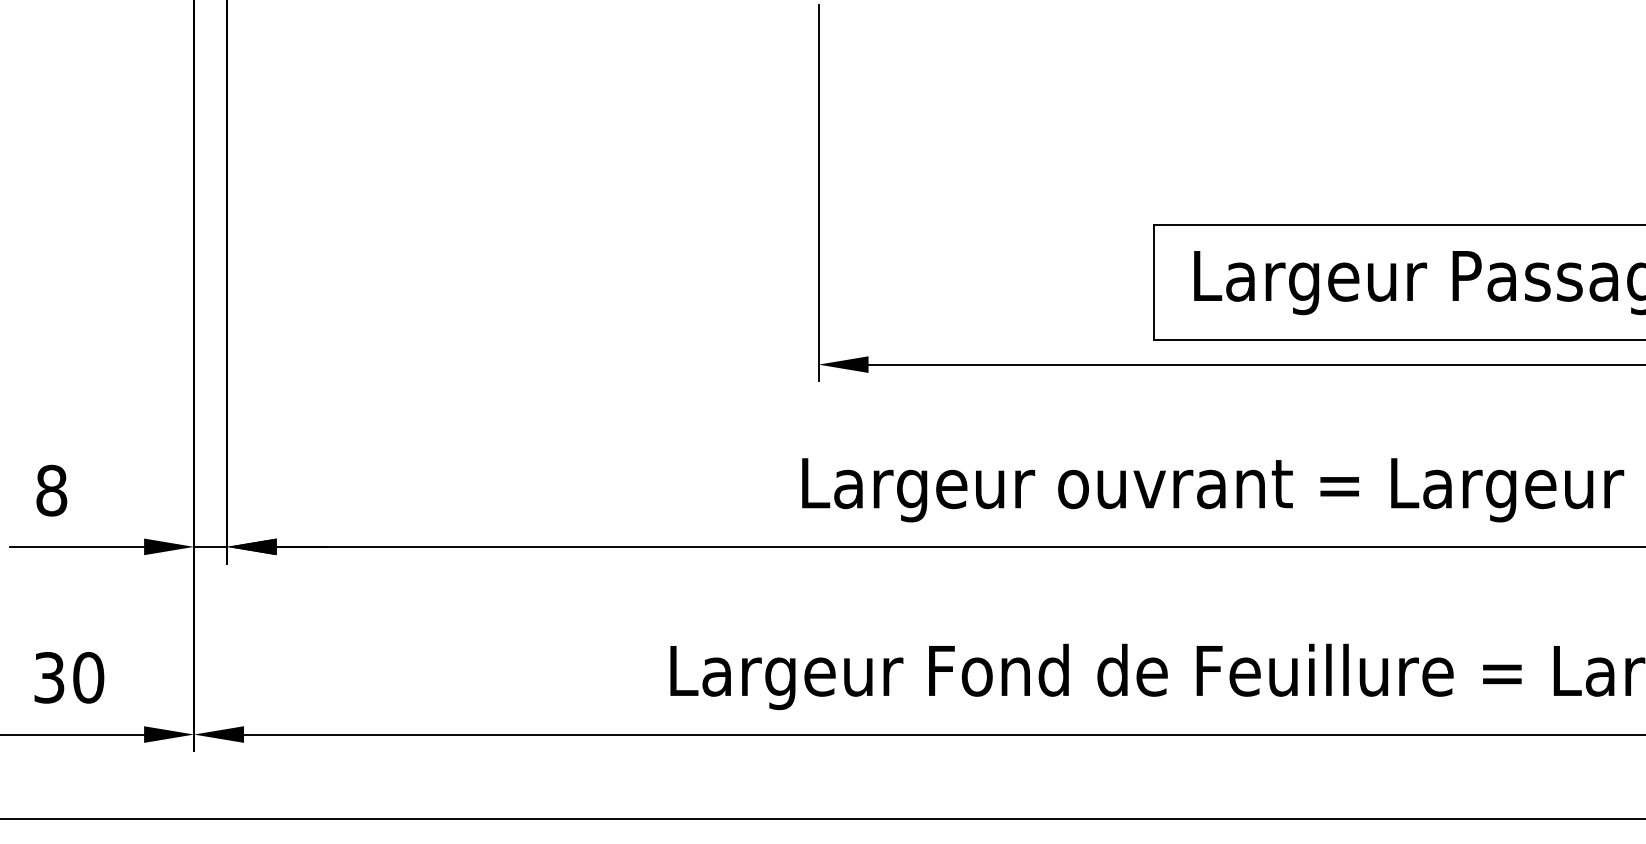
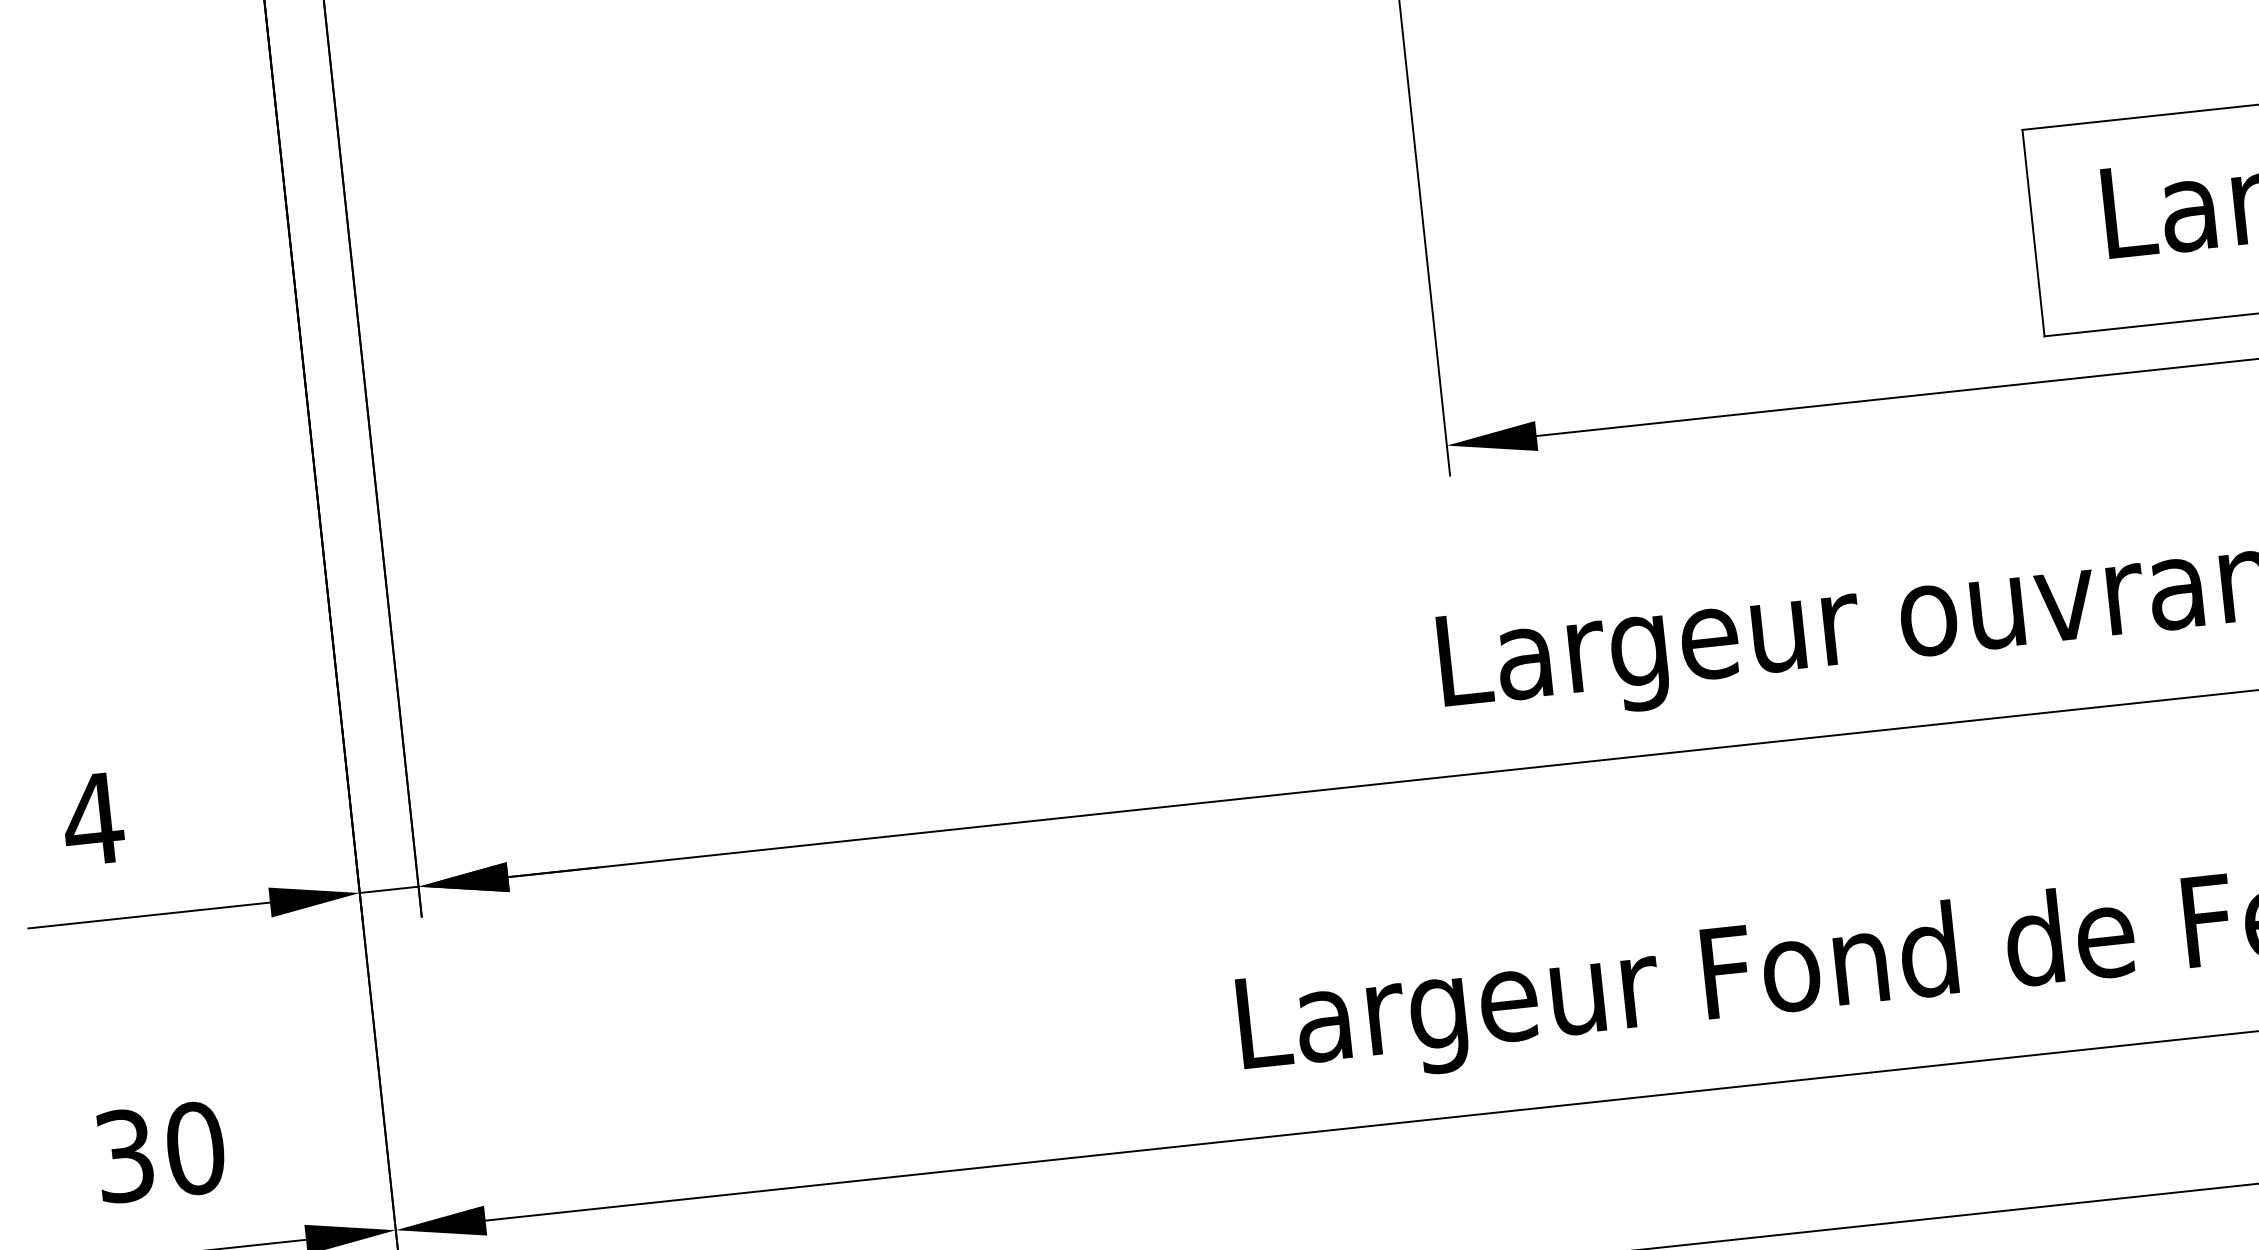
text: (51, 490) -> (92, 819), 8 -> 4

